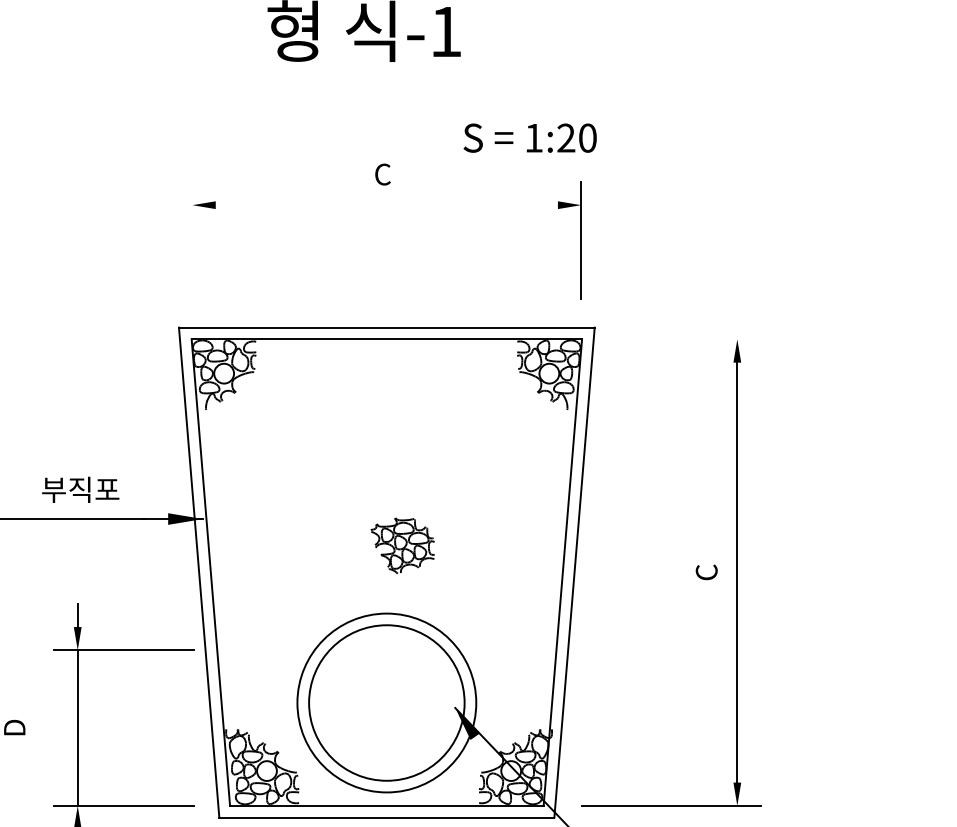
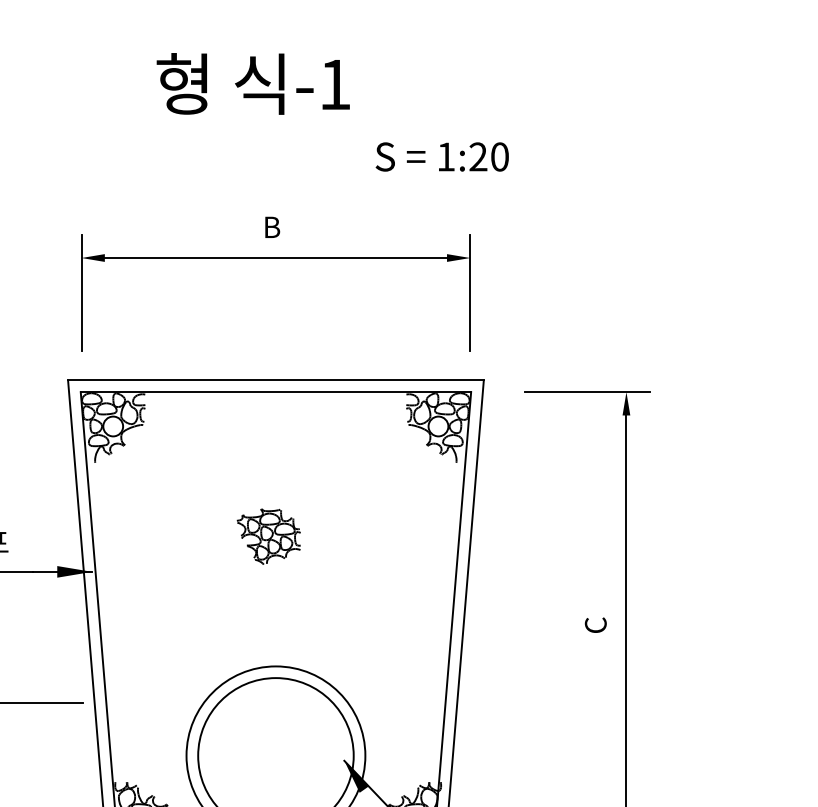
text: (529, 137) -> (441, 156), moved
text: (382, 174) -> (271, 227), C -> B
line: (386, 205) -> (275, 258), added
line: (192, 239) -> (81, 292), added
line: (698, 339) -> (587, 392), added
part: (402, 545) -> (268, 536), moved

